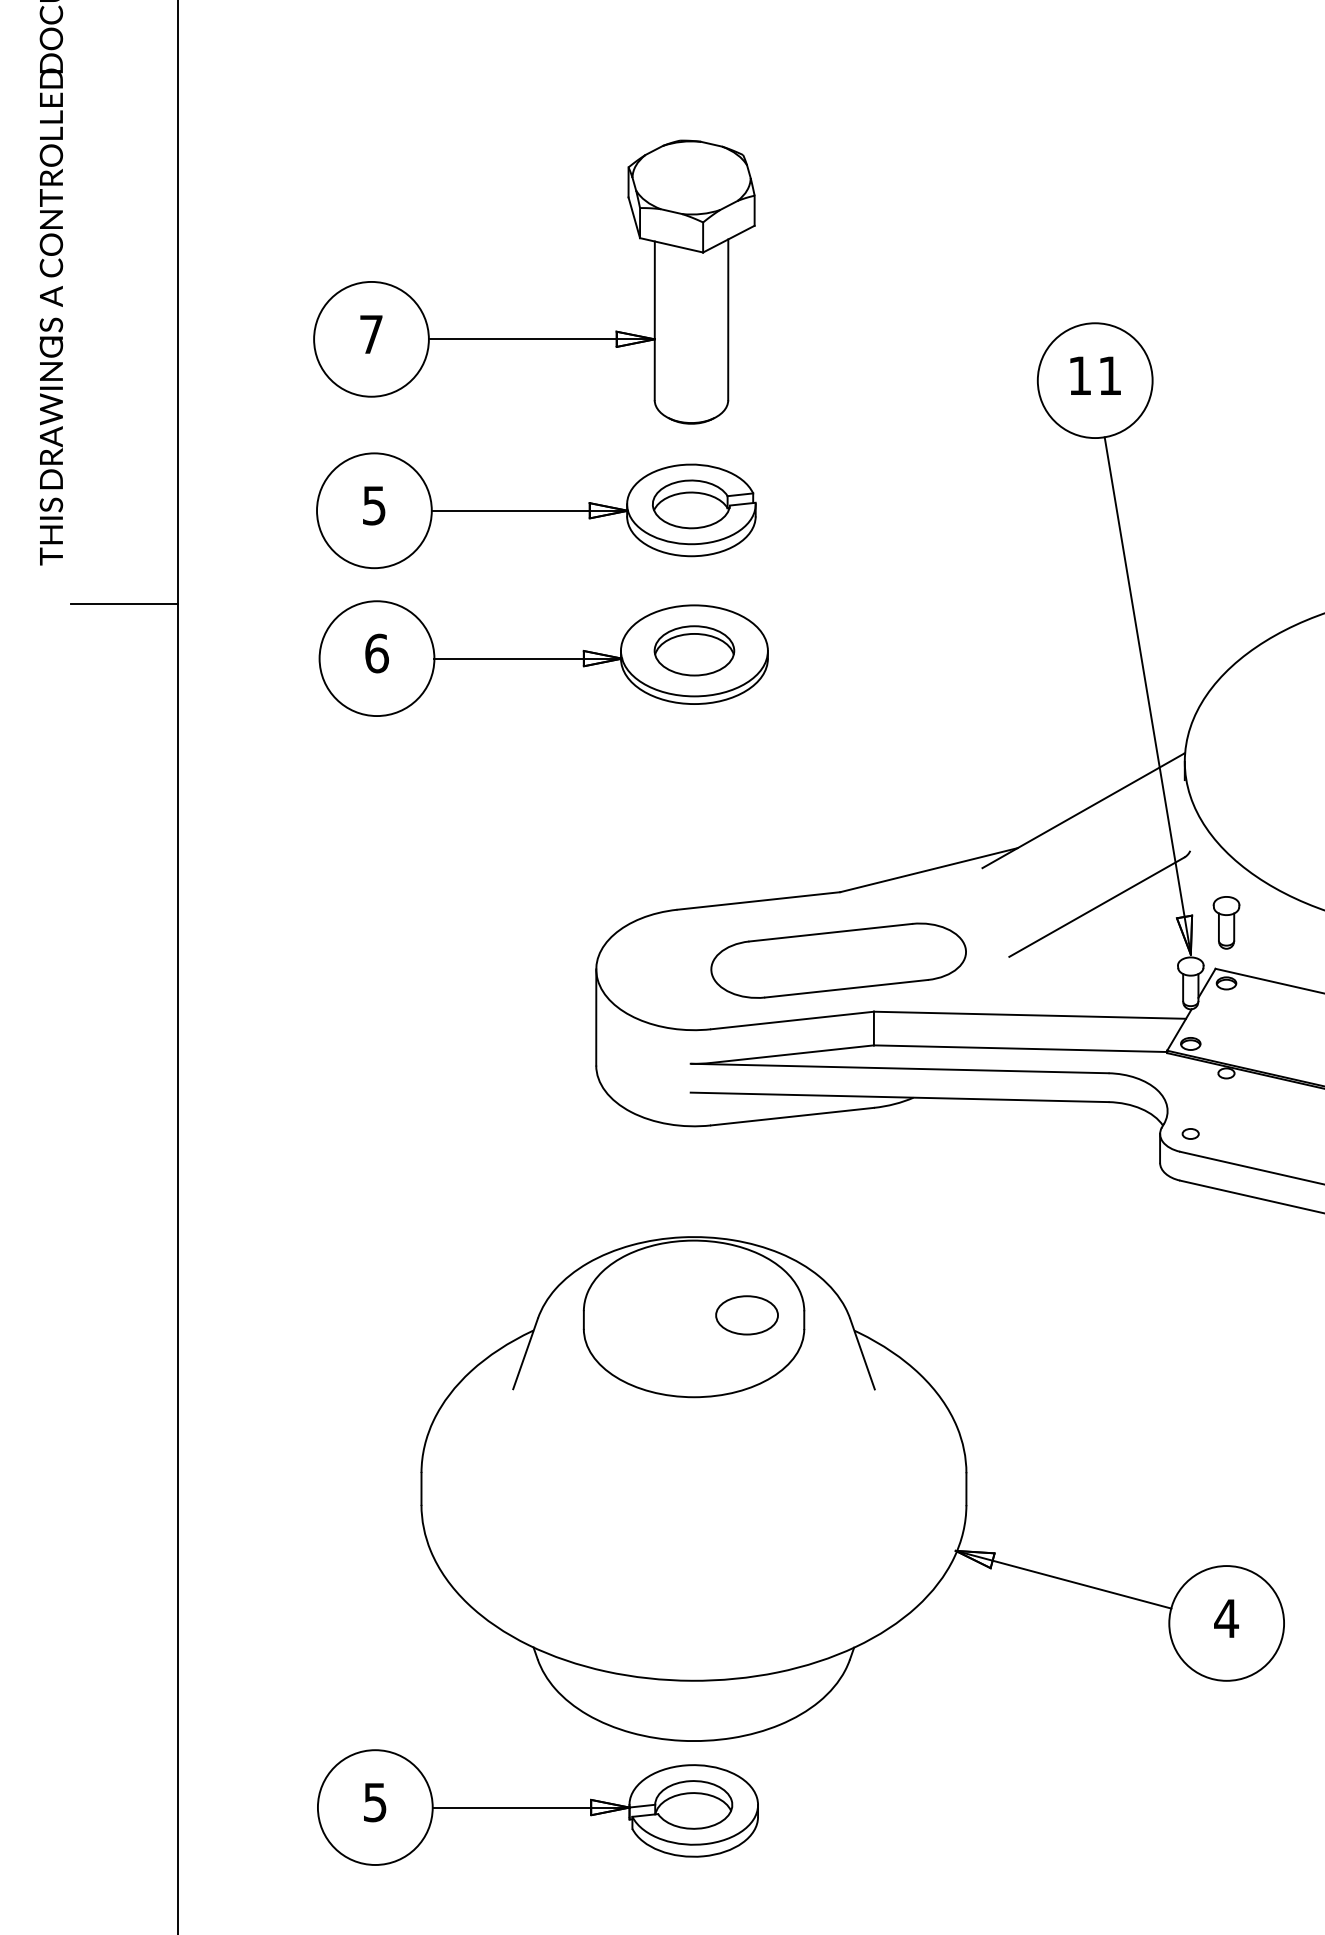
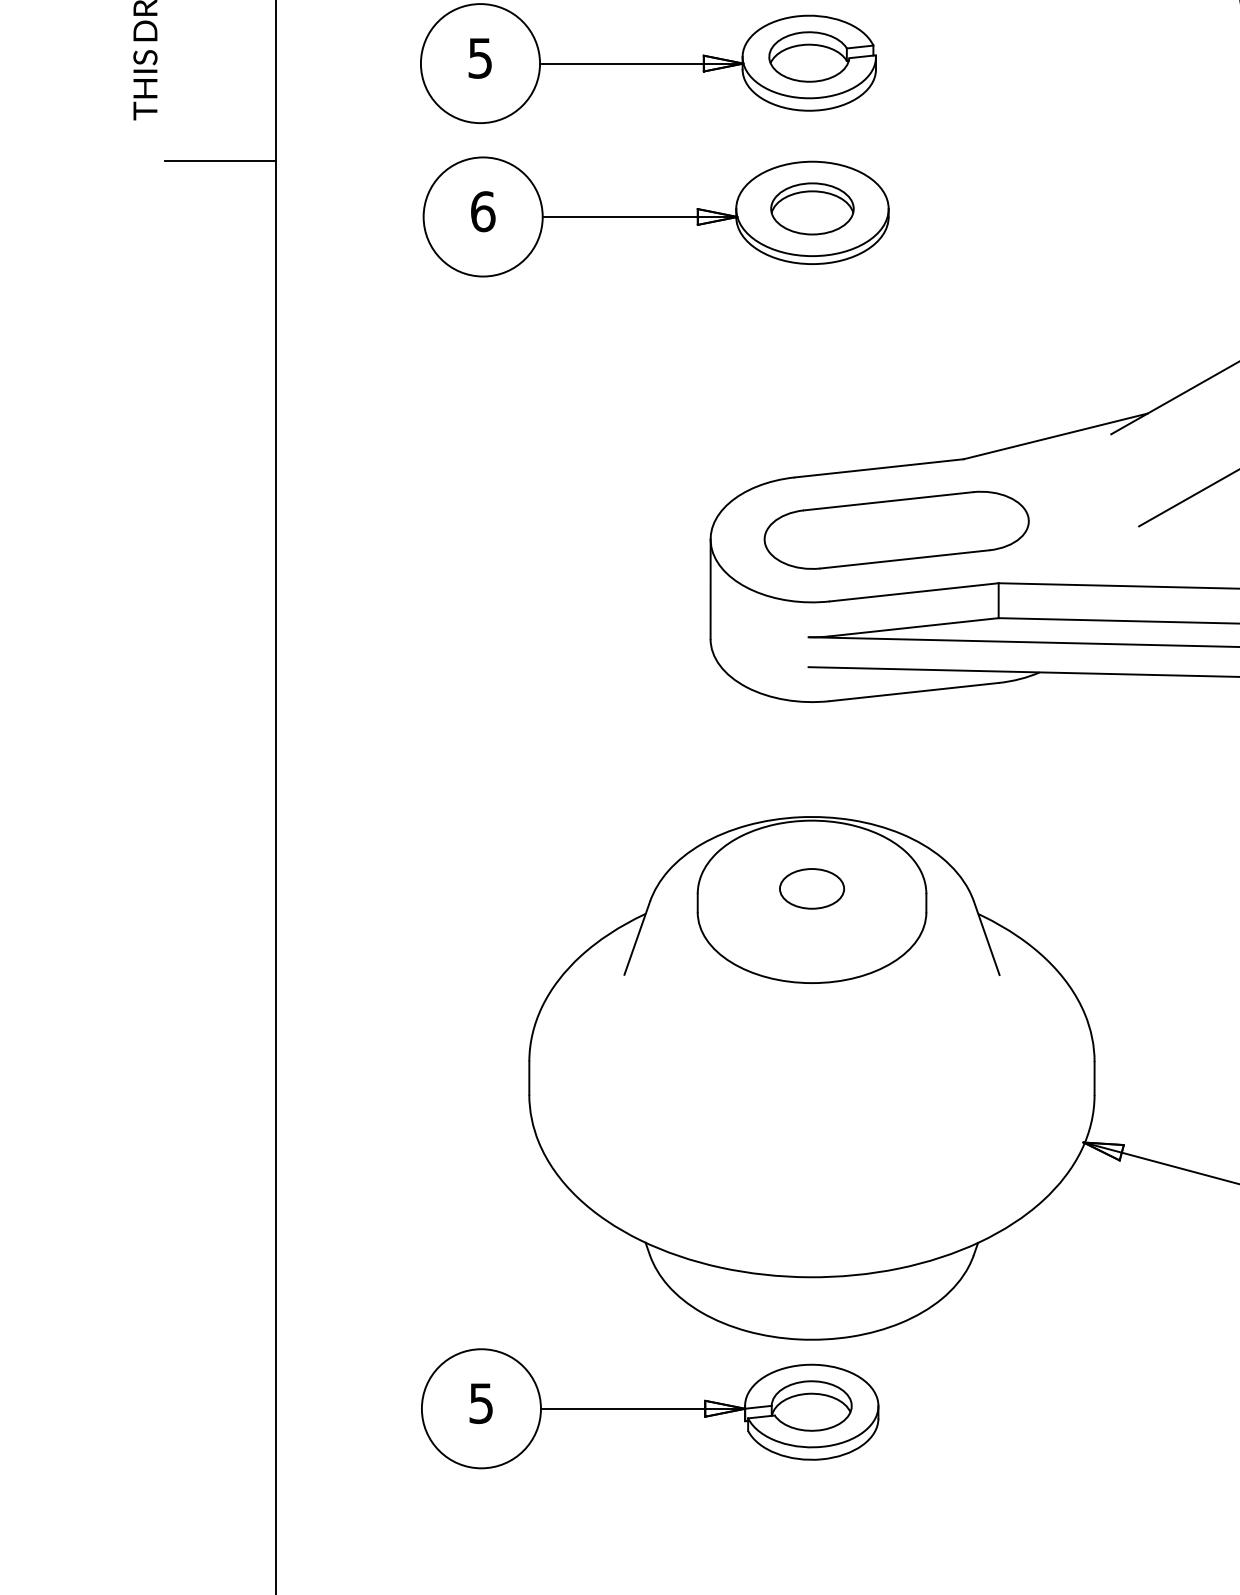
part: (838, 960) -> (896, 530), moved
part: (746, 1315) -> (811, 889), moved

